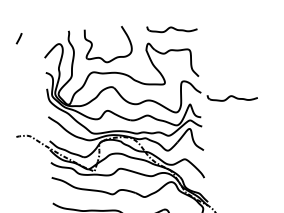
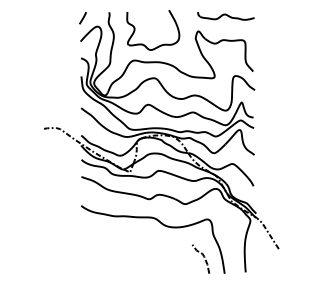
line: (18, 38) -> (82, 17), moved
part: (232, 97) -> (289, 97), removed

